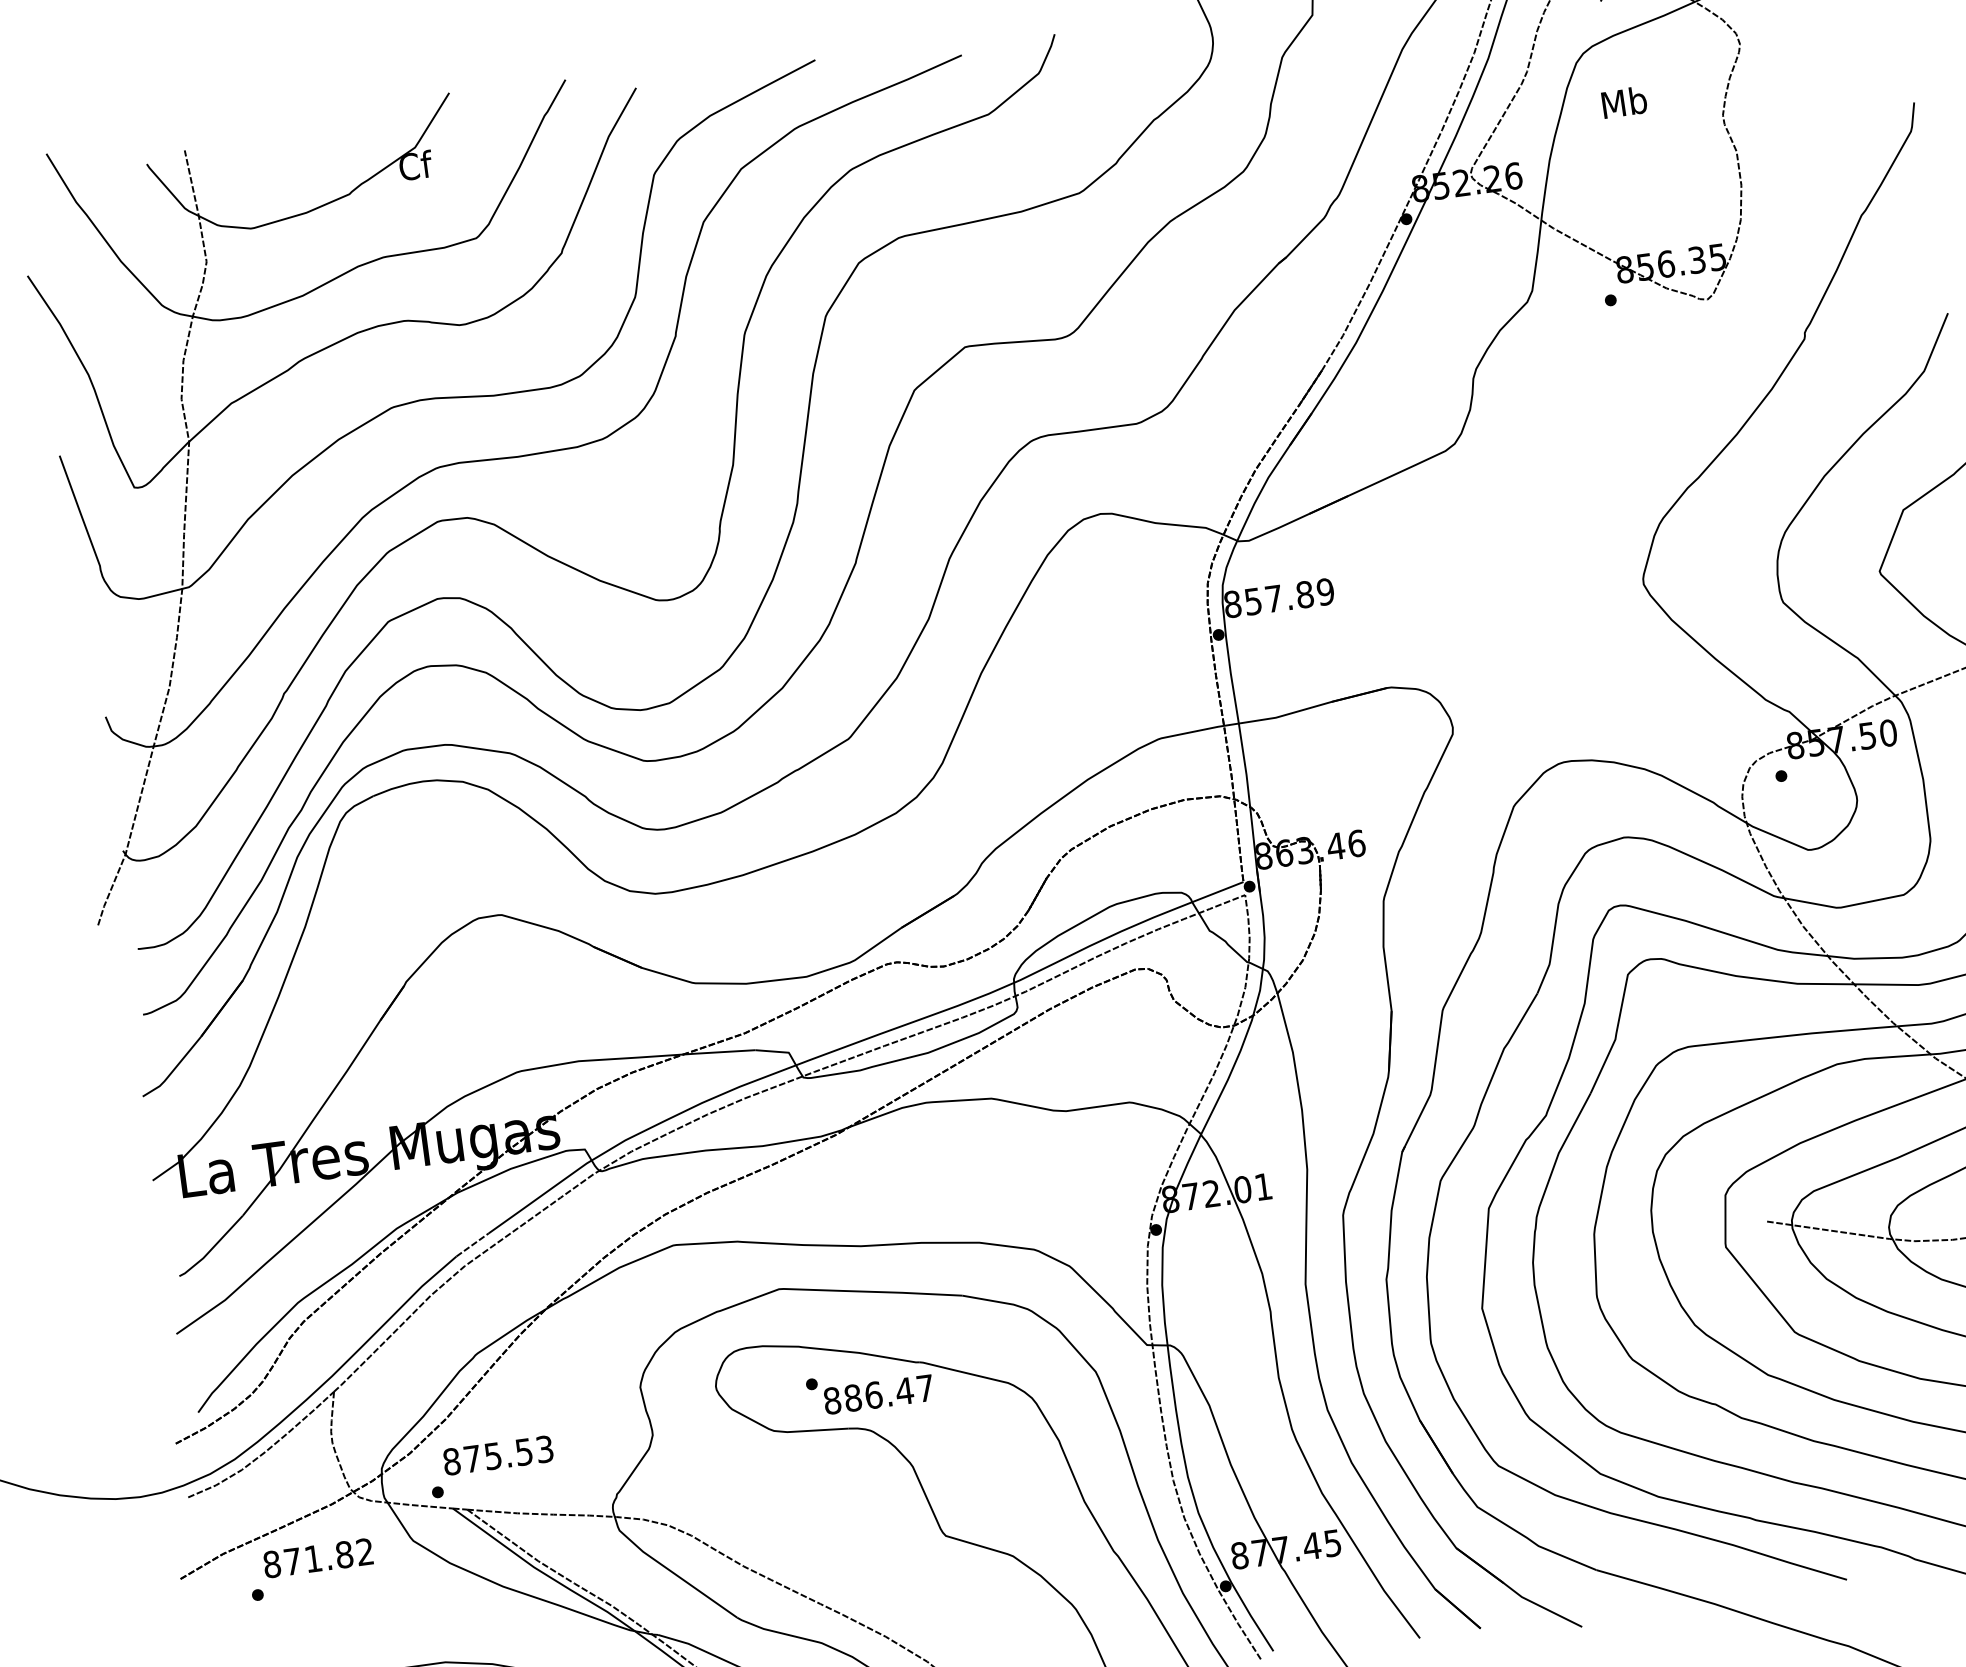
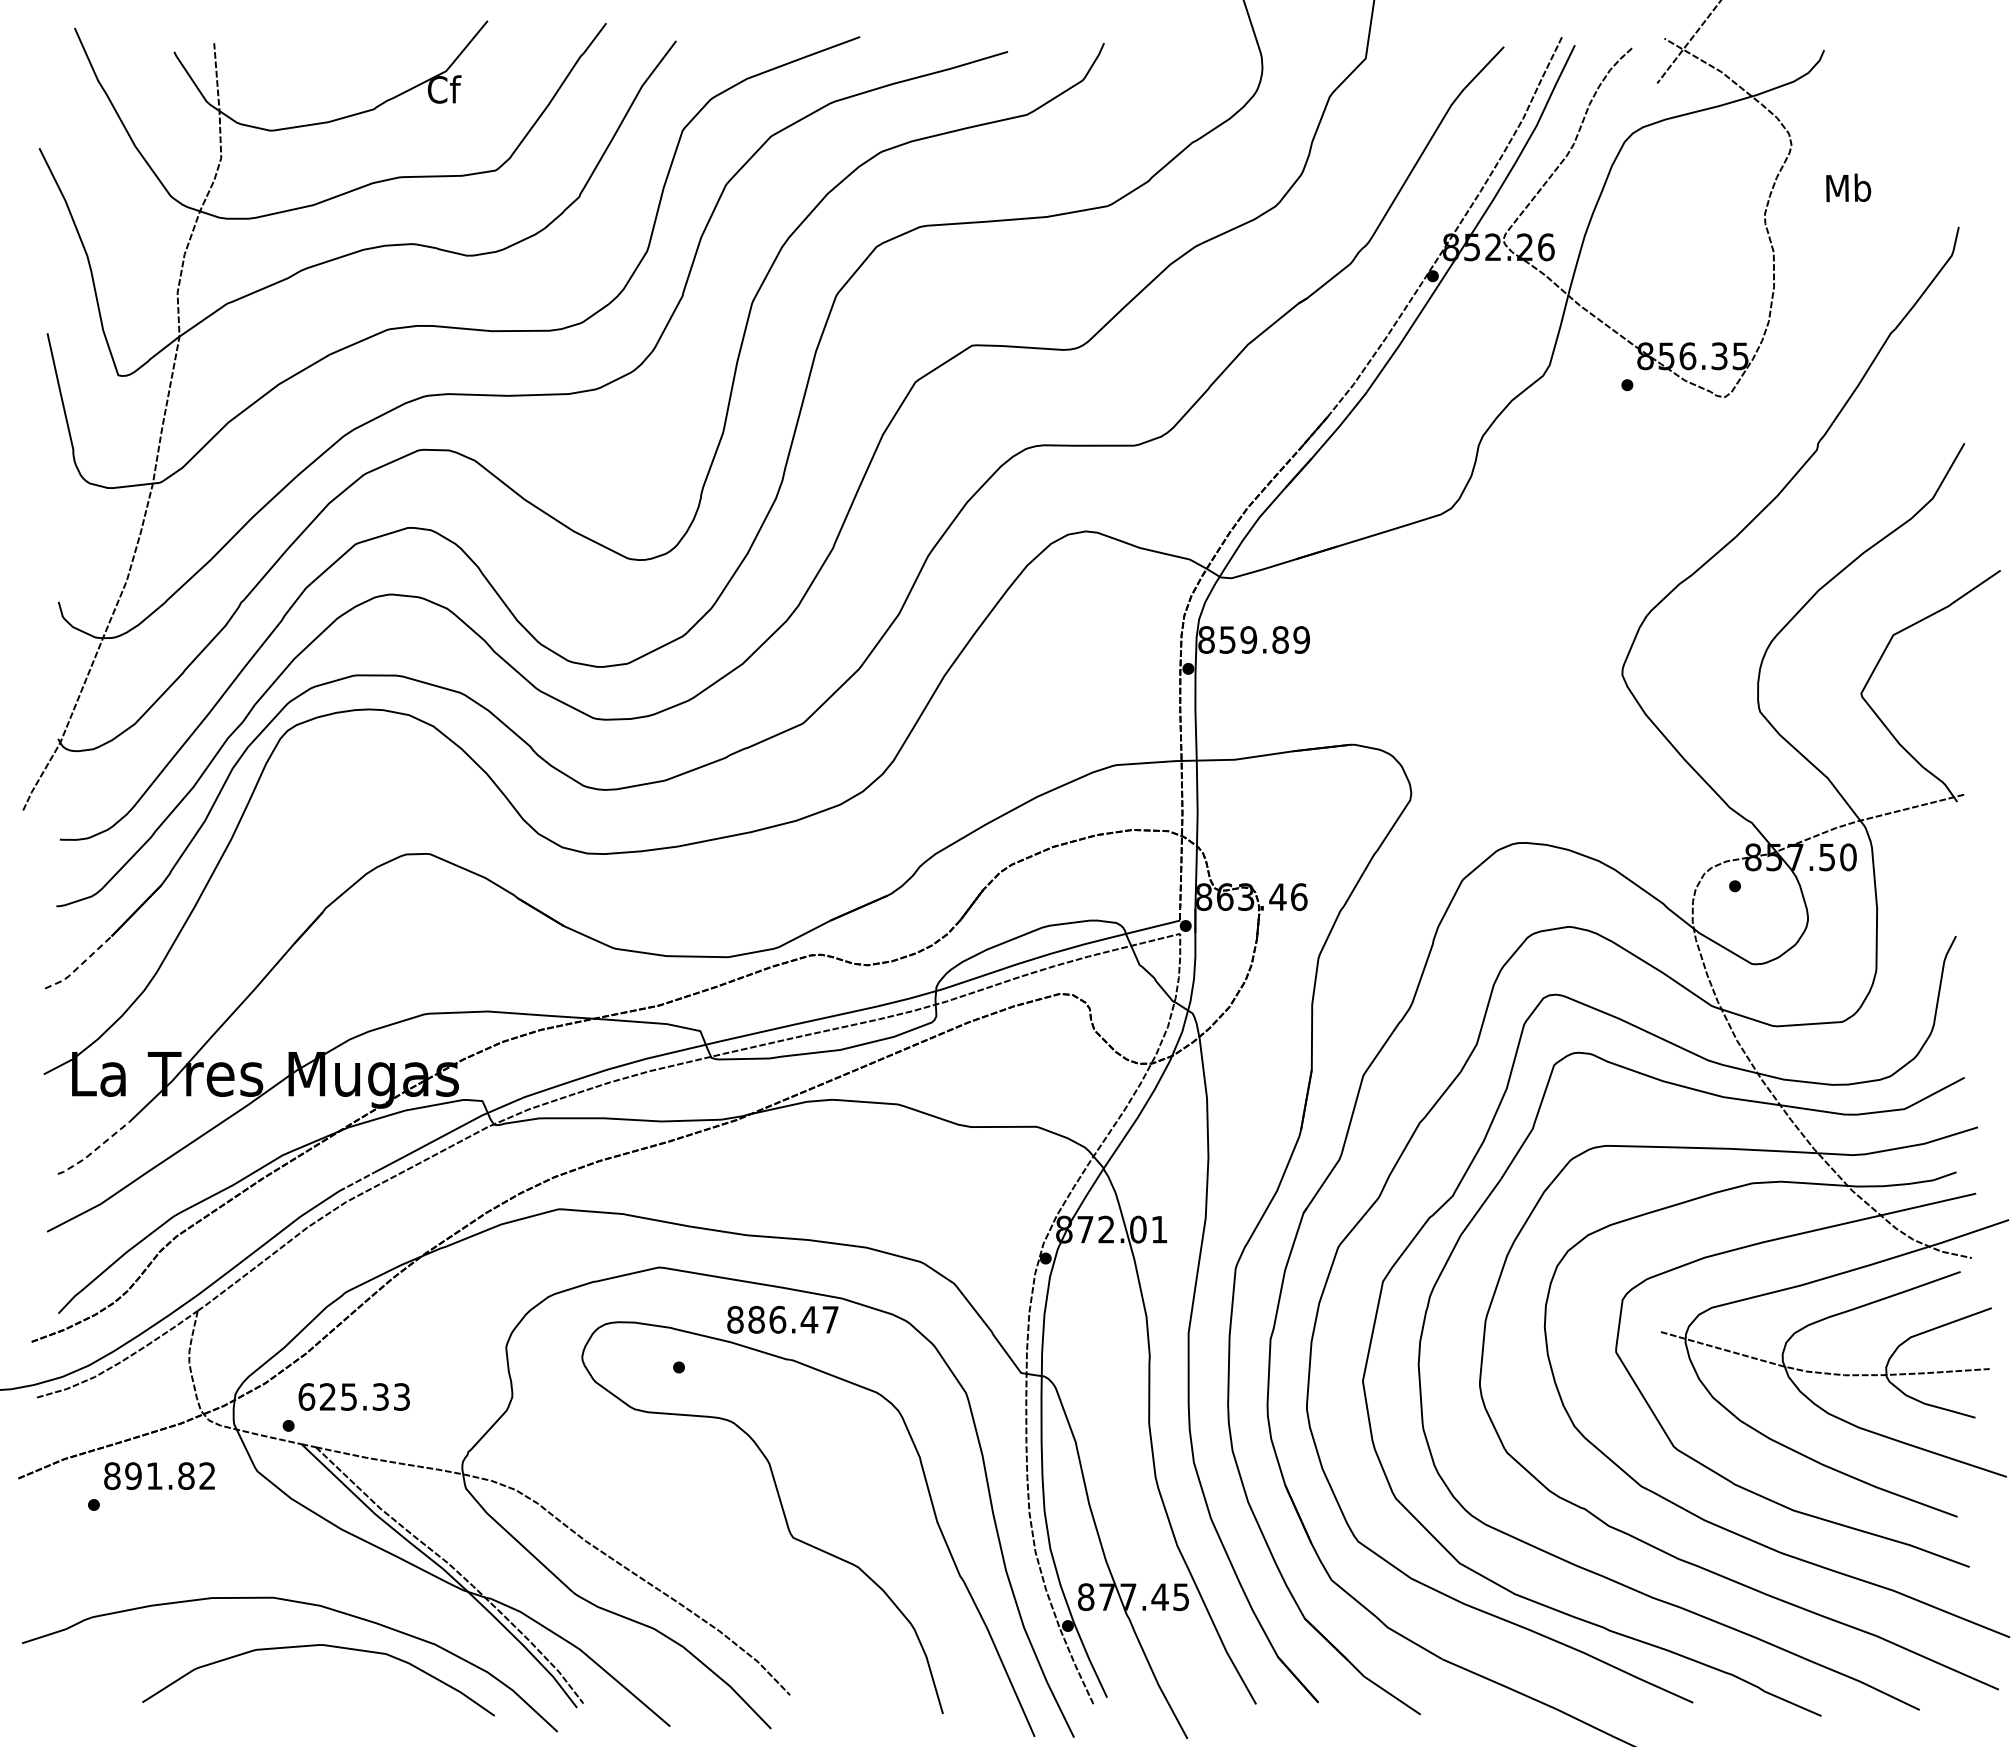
text: (1624, 101) -> (1848, 187), moved
text: (1273, 598) -> (1248, 639), 857.89 -> 859.89
line: (173, 1069) -> (79, 965), solid -> dashed
line: (212, 1248) -> (94, 1150), solid -> dashed
text: (878, 1394) -> (782, 1319), moved
text: (487, 1456) -> (343, 1396), 875.53 -> 625.33
text: (292, 1562) -> (133, 1476), 871.82 -> 891.82

